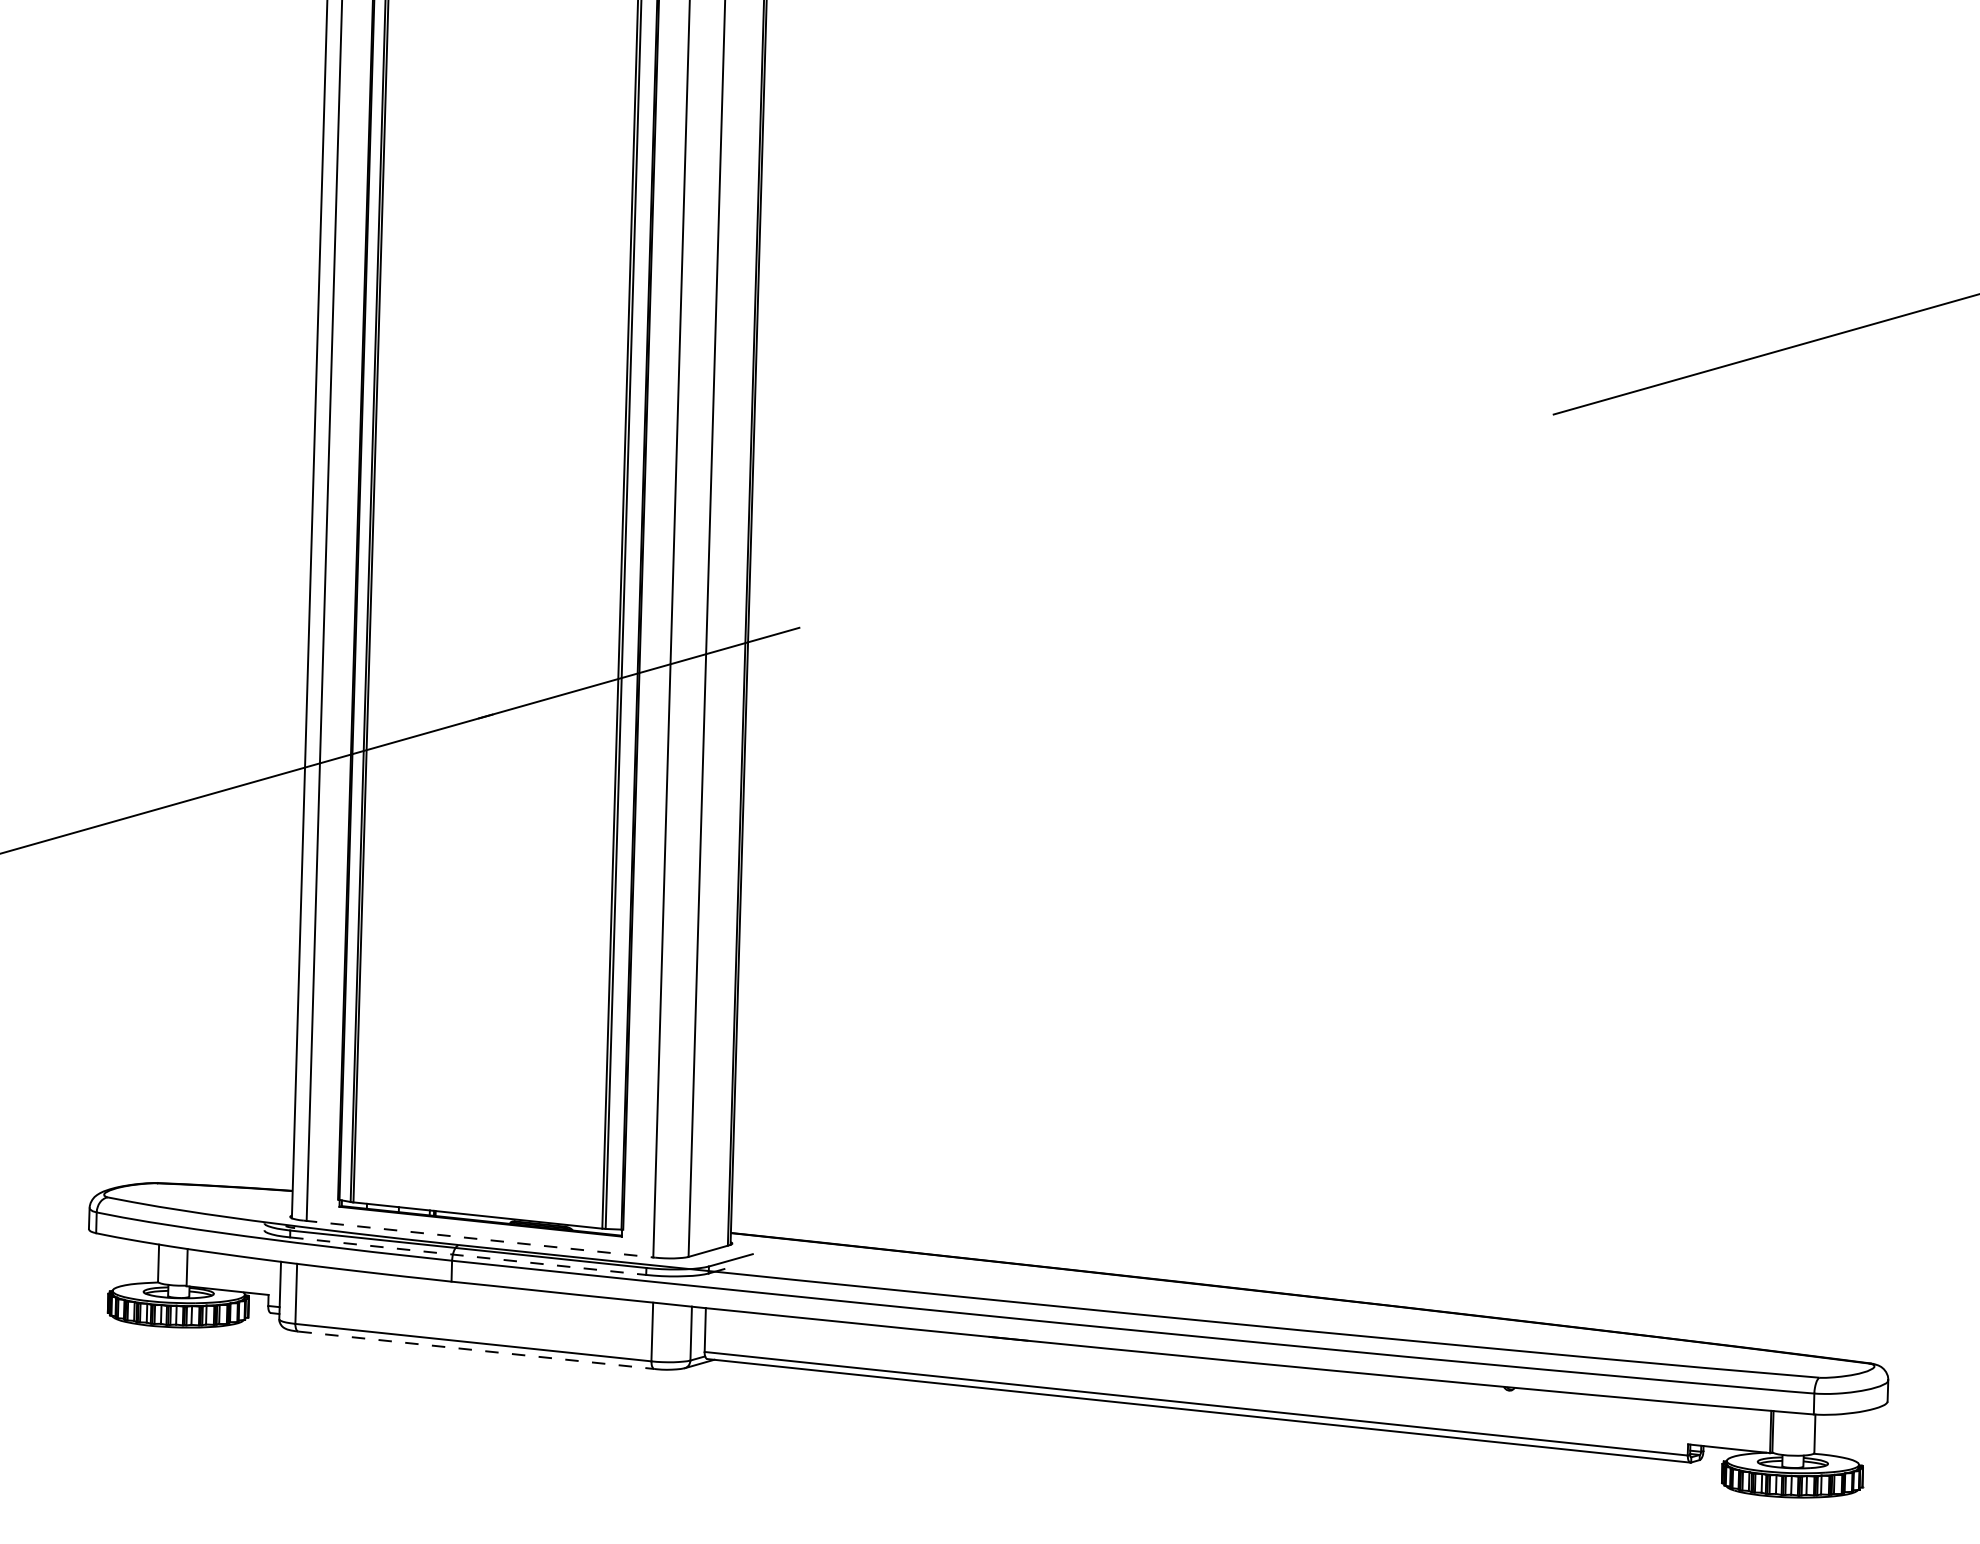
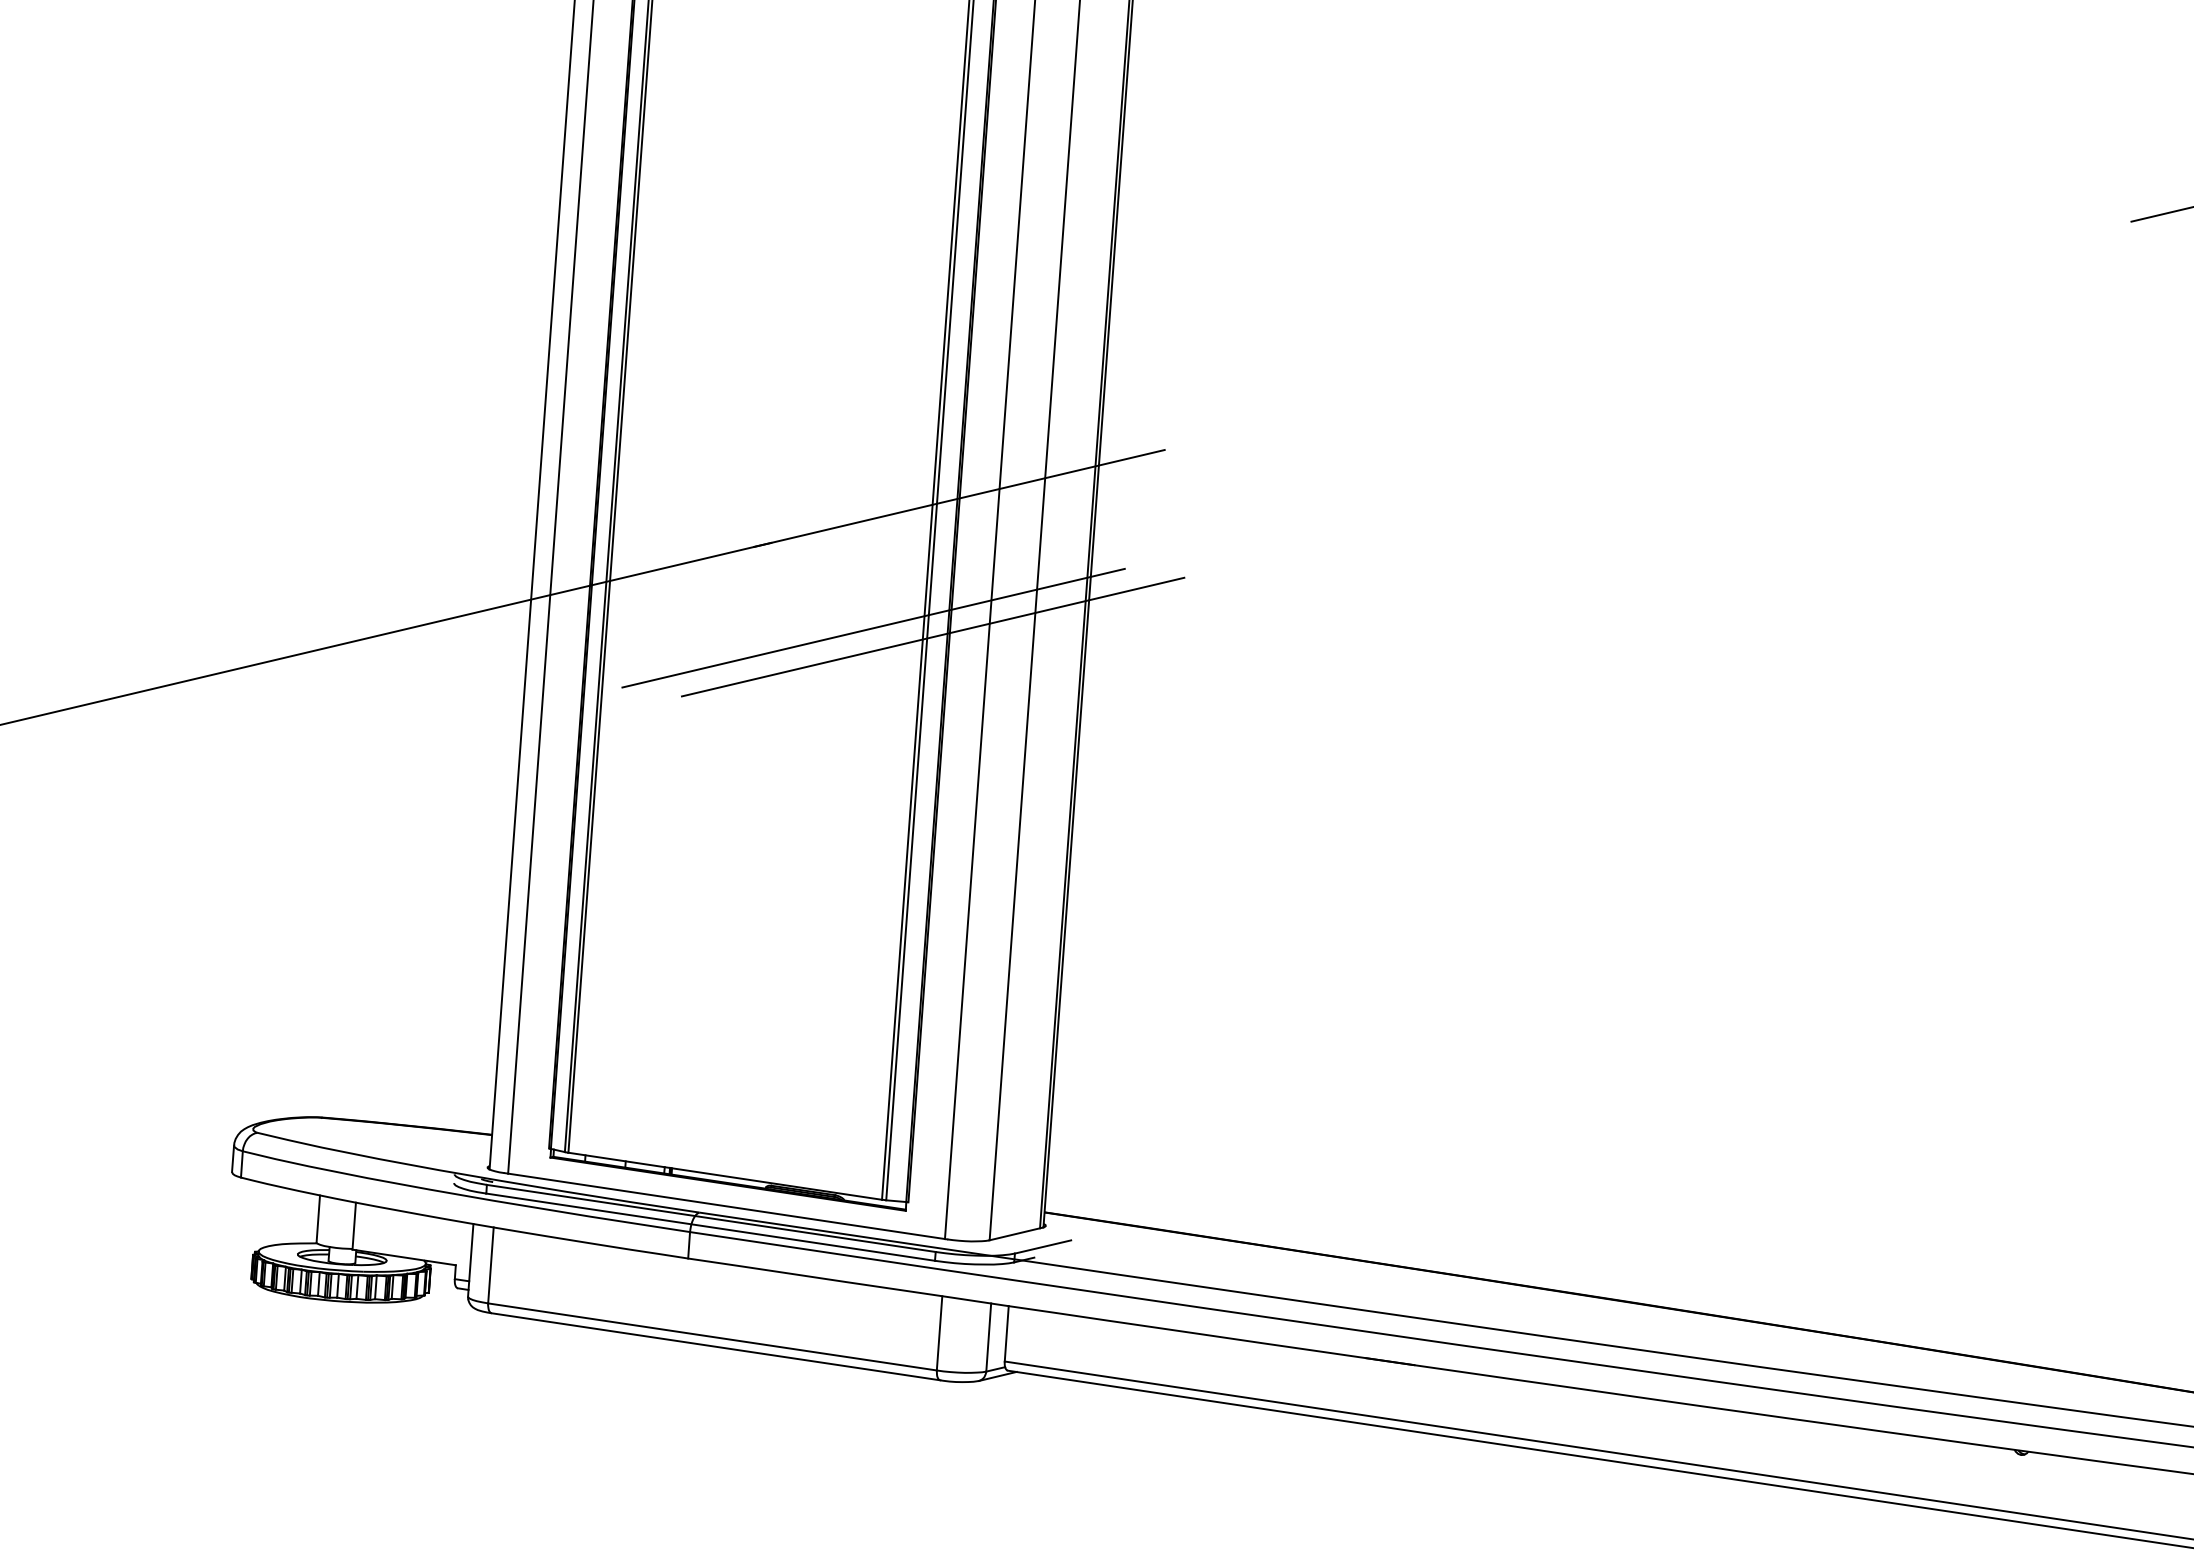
line: (576, 777) -> (874, 627), added
line: (623, 782) -> (933, 636), added
line: (479, 1239) -> (725, 1206), dashed -> solid
line: (468, 1256) -> (711, 1227), dashed -> solid
line: (476, 1350) -> (715, 1347), dashed -> solid

